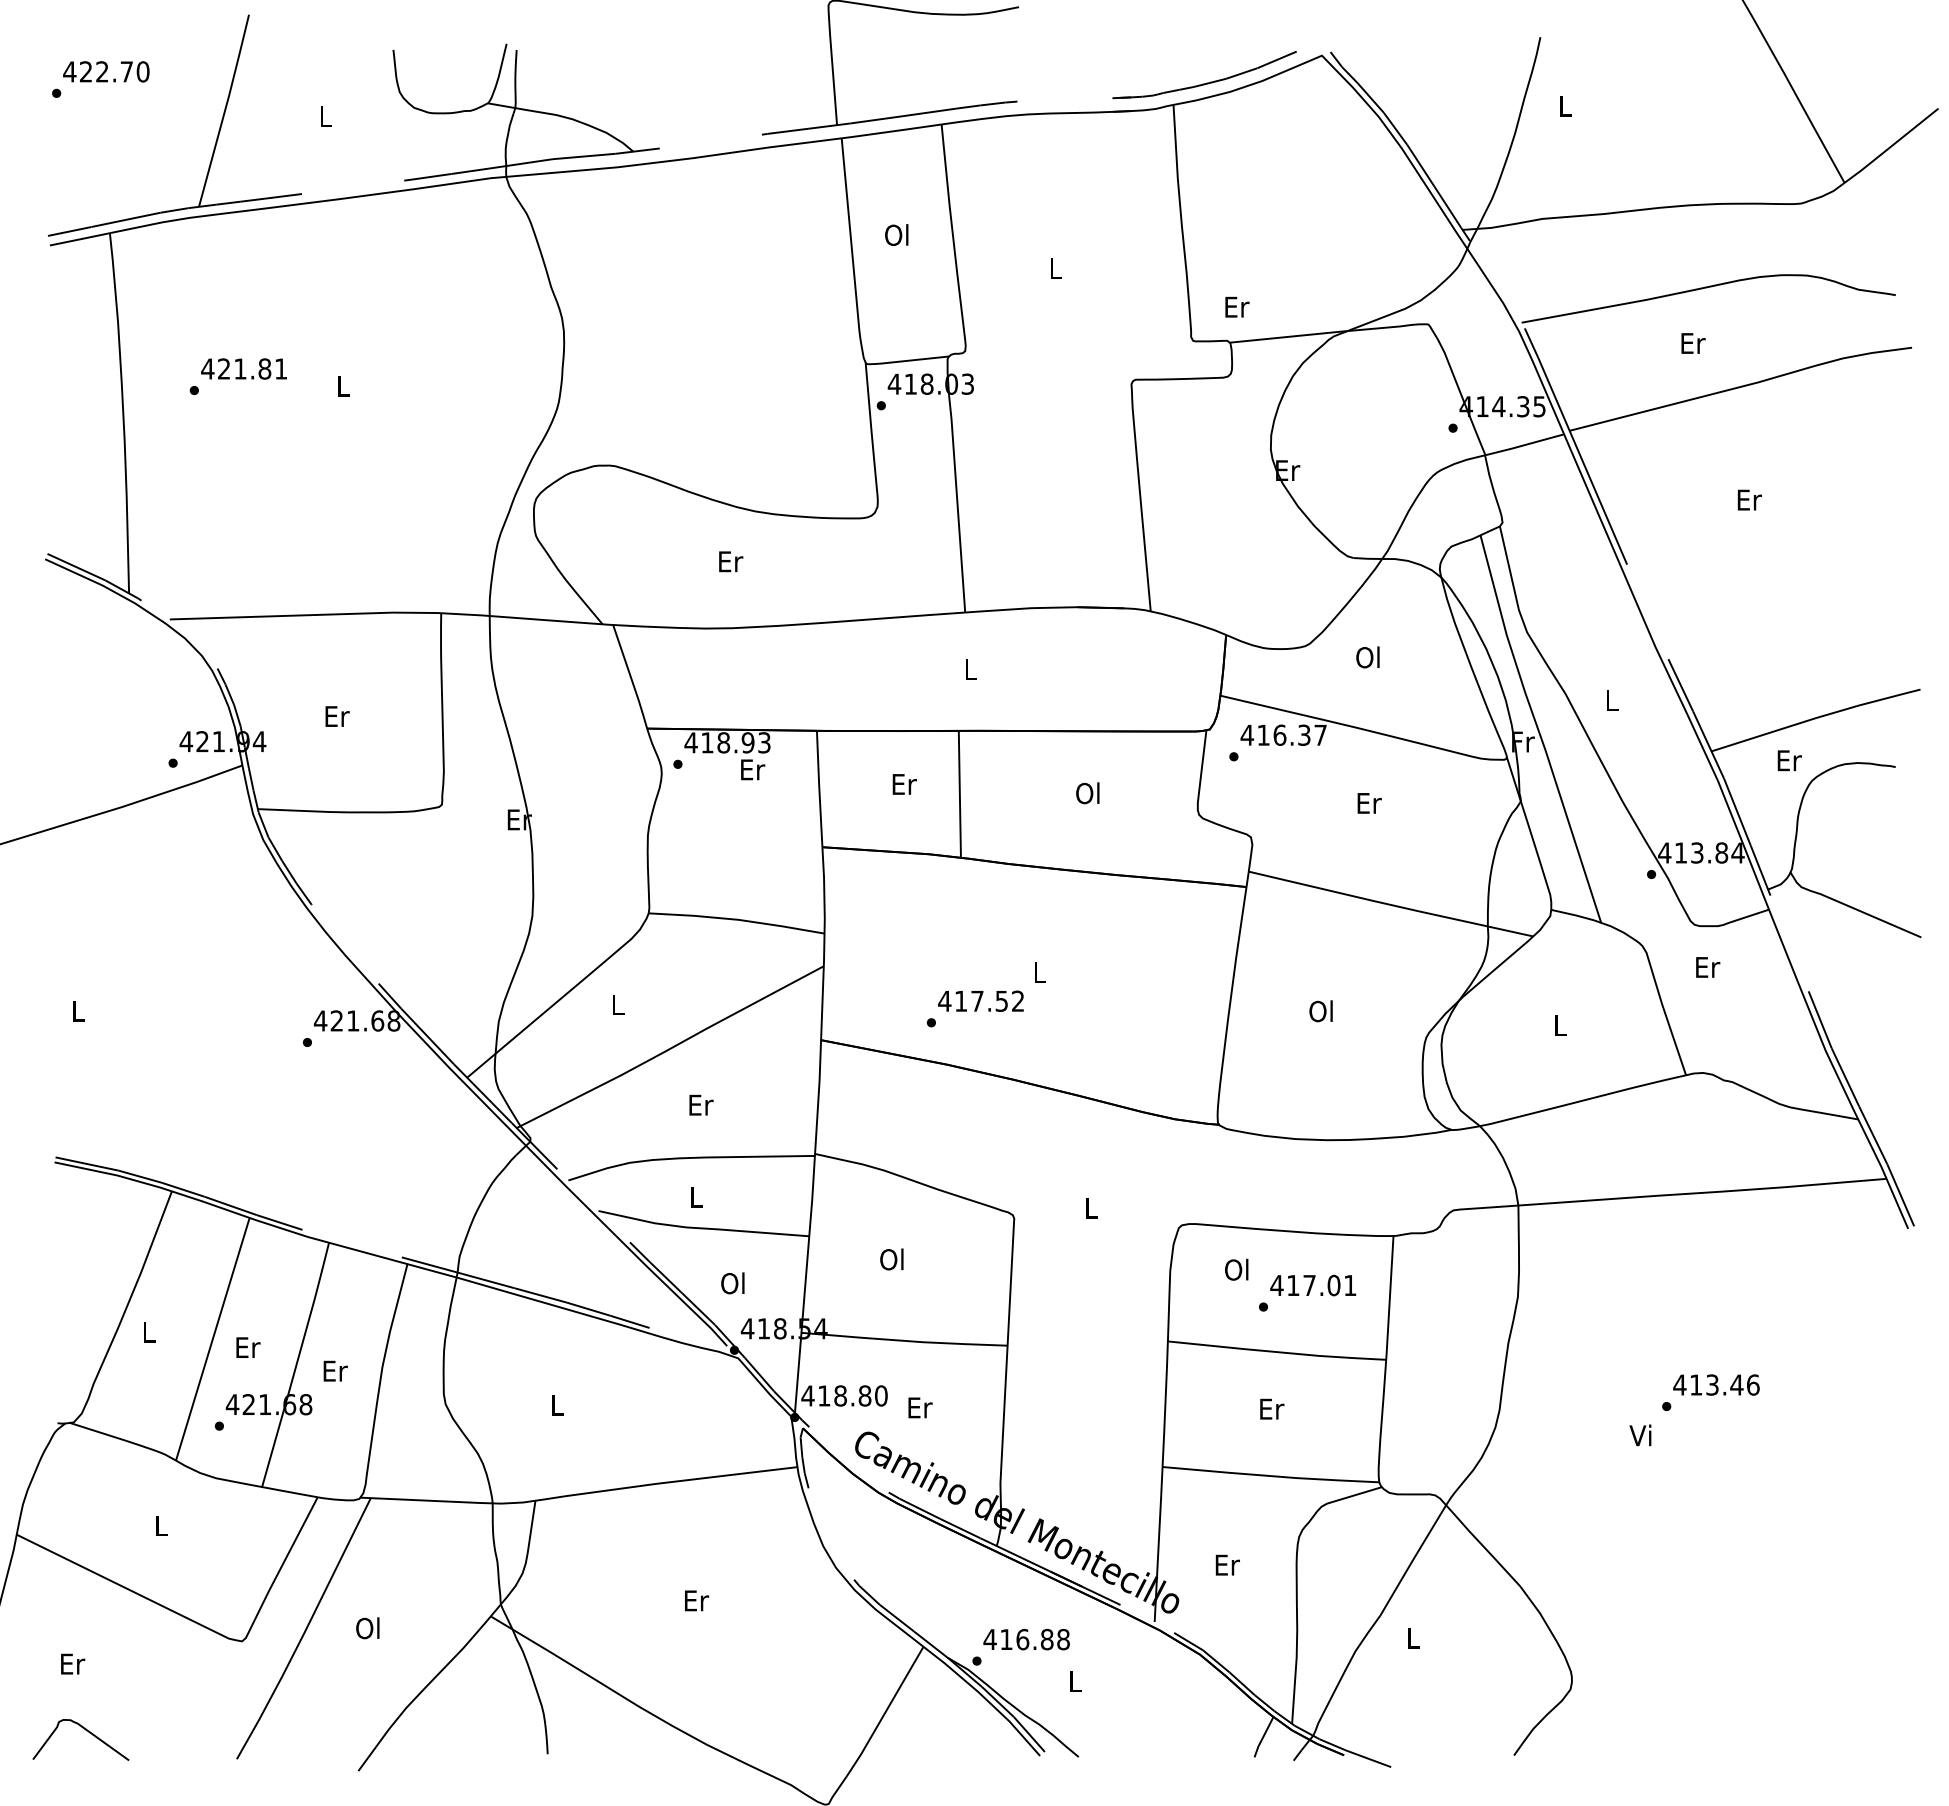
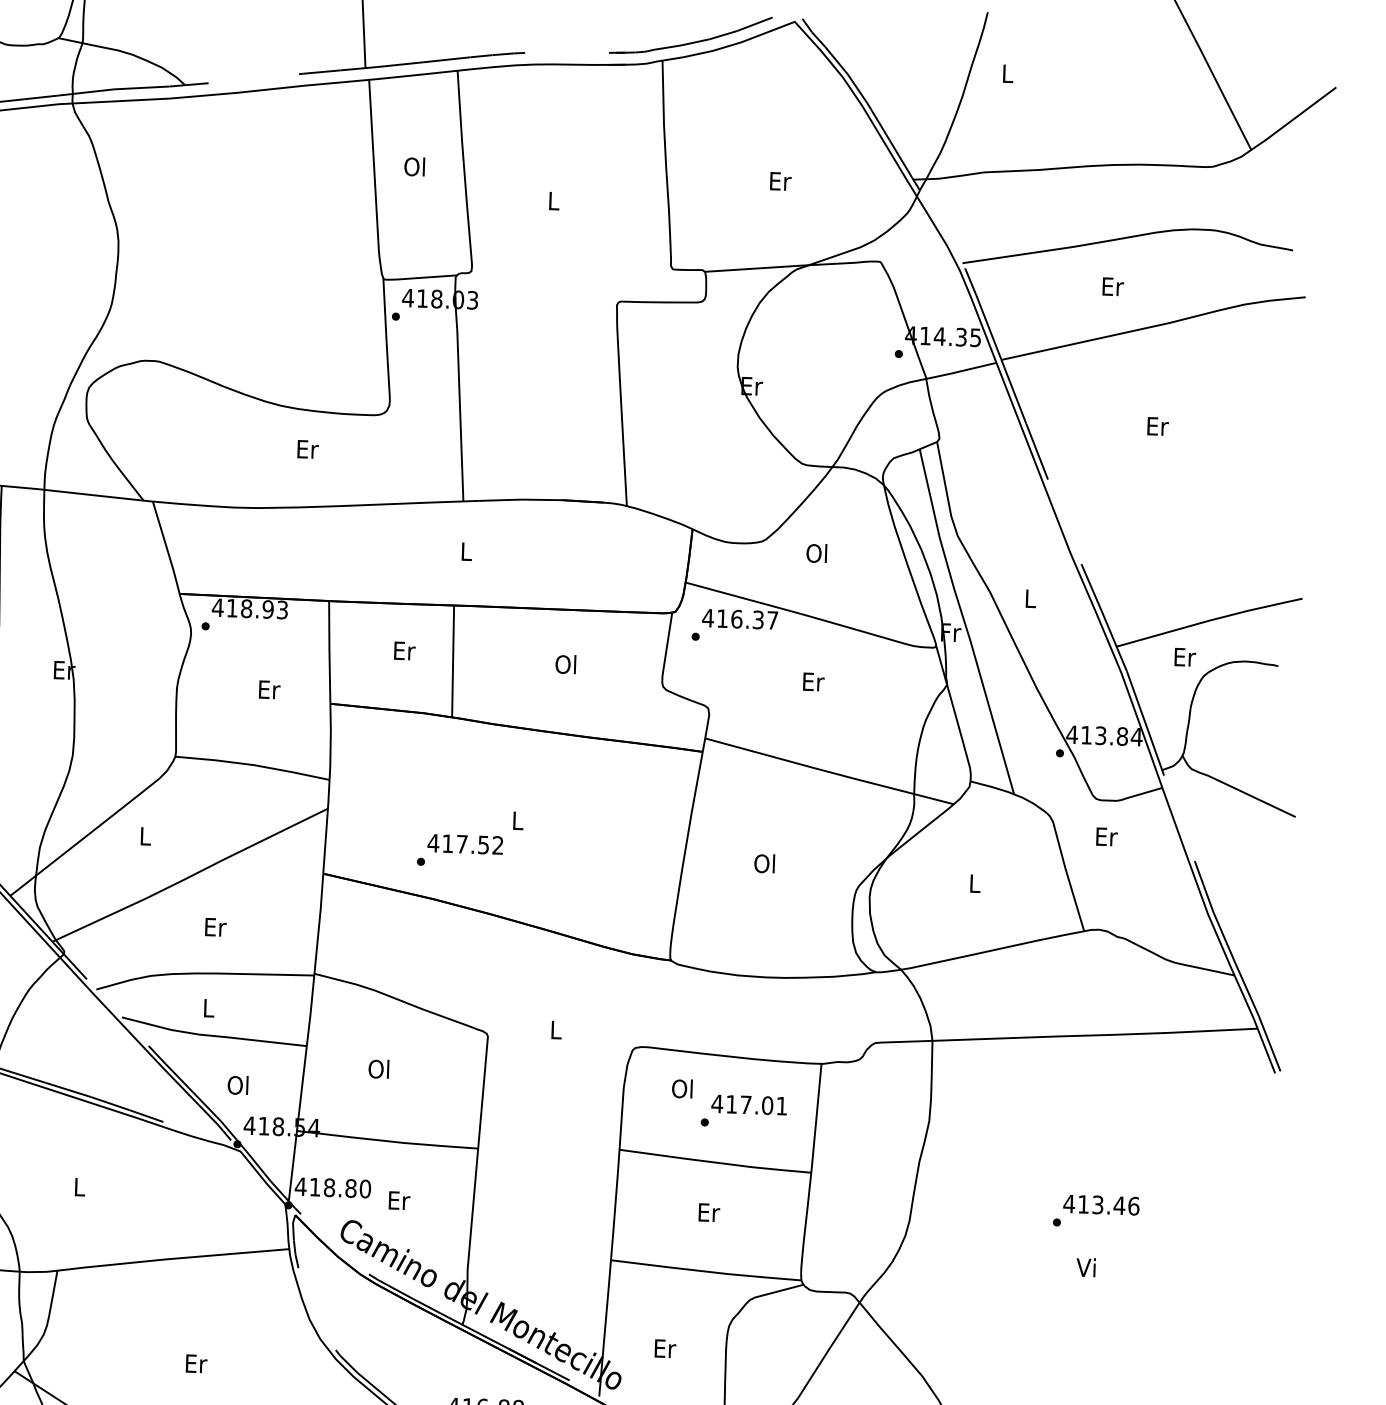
text: (1237, 306) -> (780, 180), moved
text: (731, 561) -> (308, 449), moved
text: (753, 769) -> (270, 689), moved
text: (1640, 1435) -> (1086, 1267), moved

